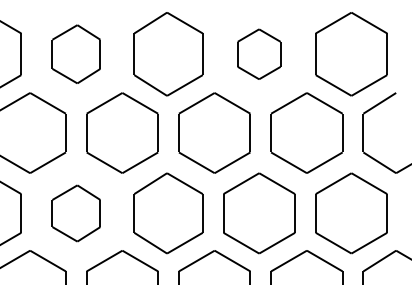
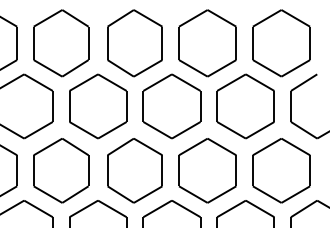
part: (76, 54) -> (61, 43), size x1.43
part: (259, 54) -> (207, 43), size x1.67
part: (76, 213) -> (61, 170), size x1.43

